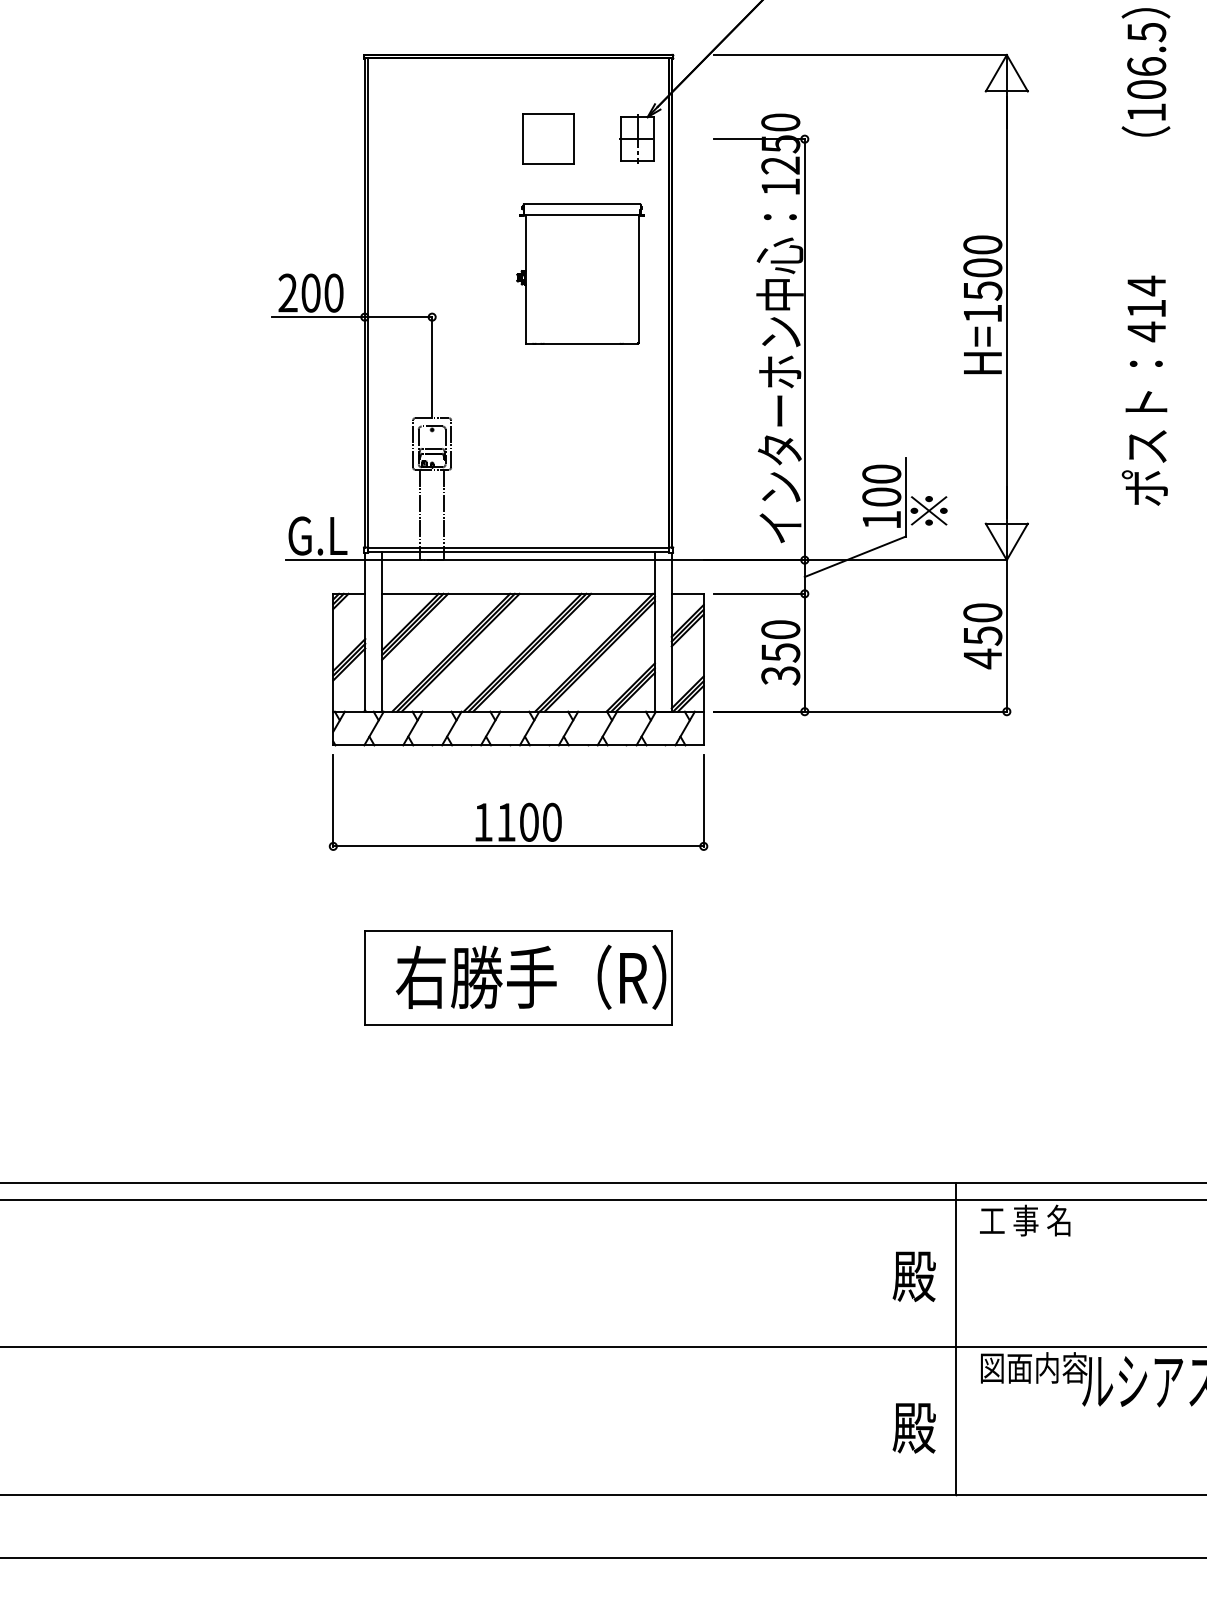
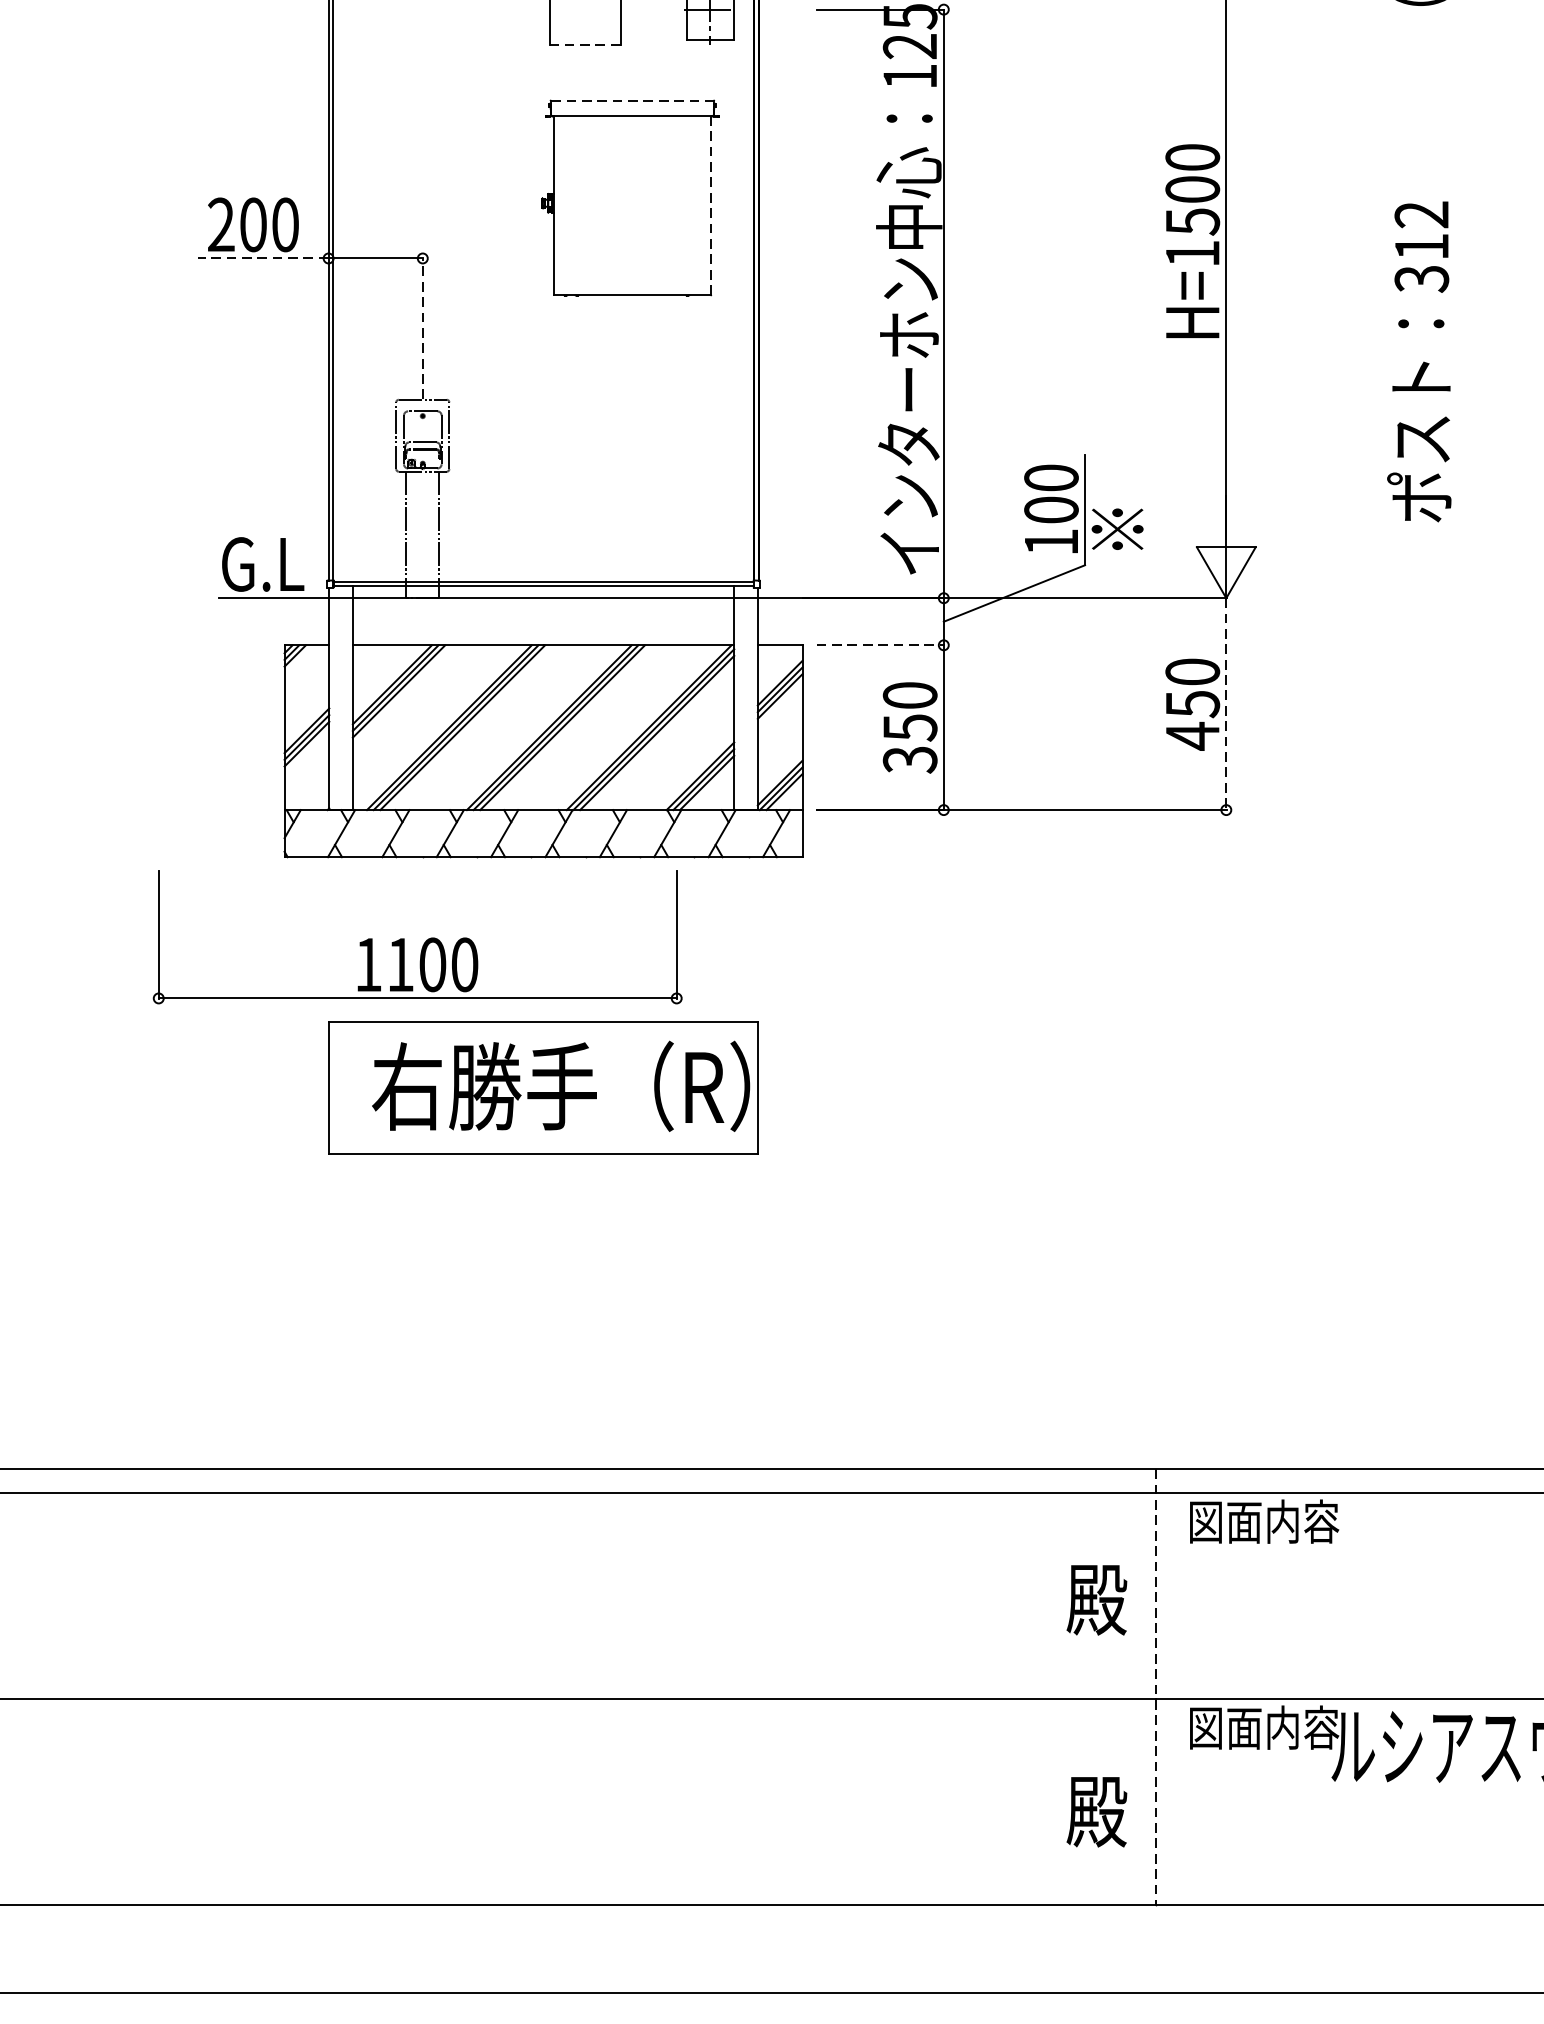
line: (547, 164) -> (584, 45), solid -> dashed
line: (582, 204) -> (632, 100), solid -> dashed
line: (638, 279) -> (711, 205), solid -> dashed
text: (1146, 308) -> (1421, 246), 414 -> 312
line: (318, 317) -> (263, 258), solid -> dashed
line: (432, 367) -> (423, 328), solid -> dashed
line: (759, 593) -> (880, 644), solid -> dashed
line: (1006, 635) -> (1225, 703), solid -> dashed
part: (524, 804) -> (426, 939), moved
part: (518, 977) -> (543, 1086), moved
text: (1033, 1220) -> (1263, 1521), 工 事 名 -> 図面内容
line: (956, 1338) -> (1155, 1686), solid -> dashed

